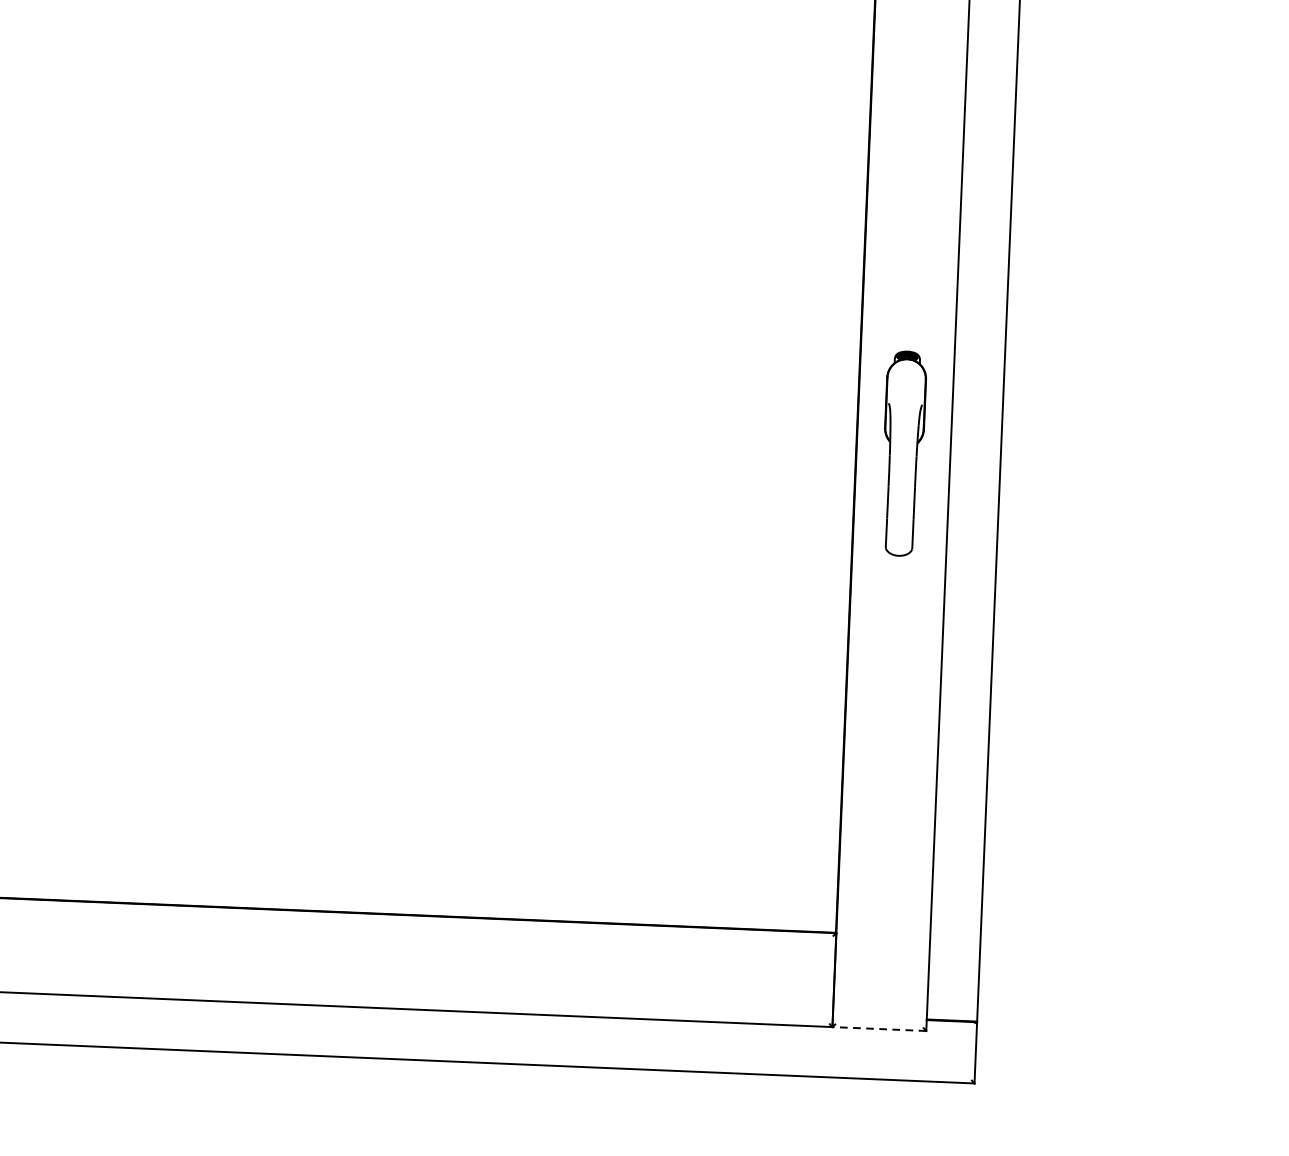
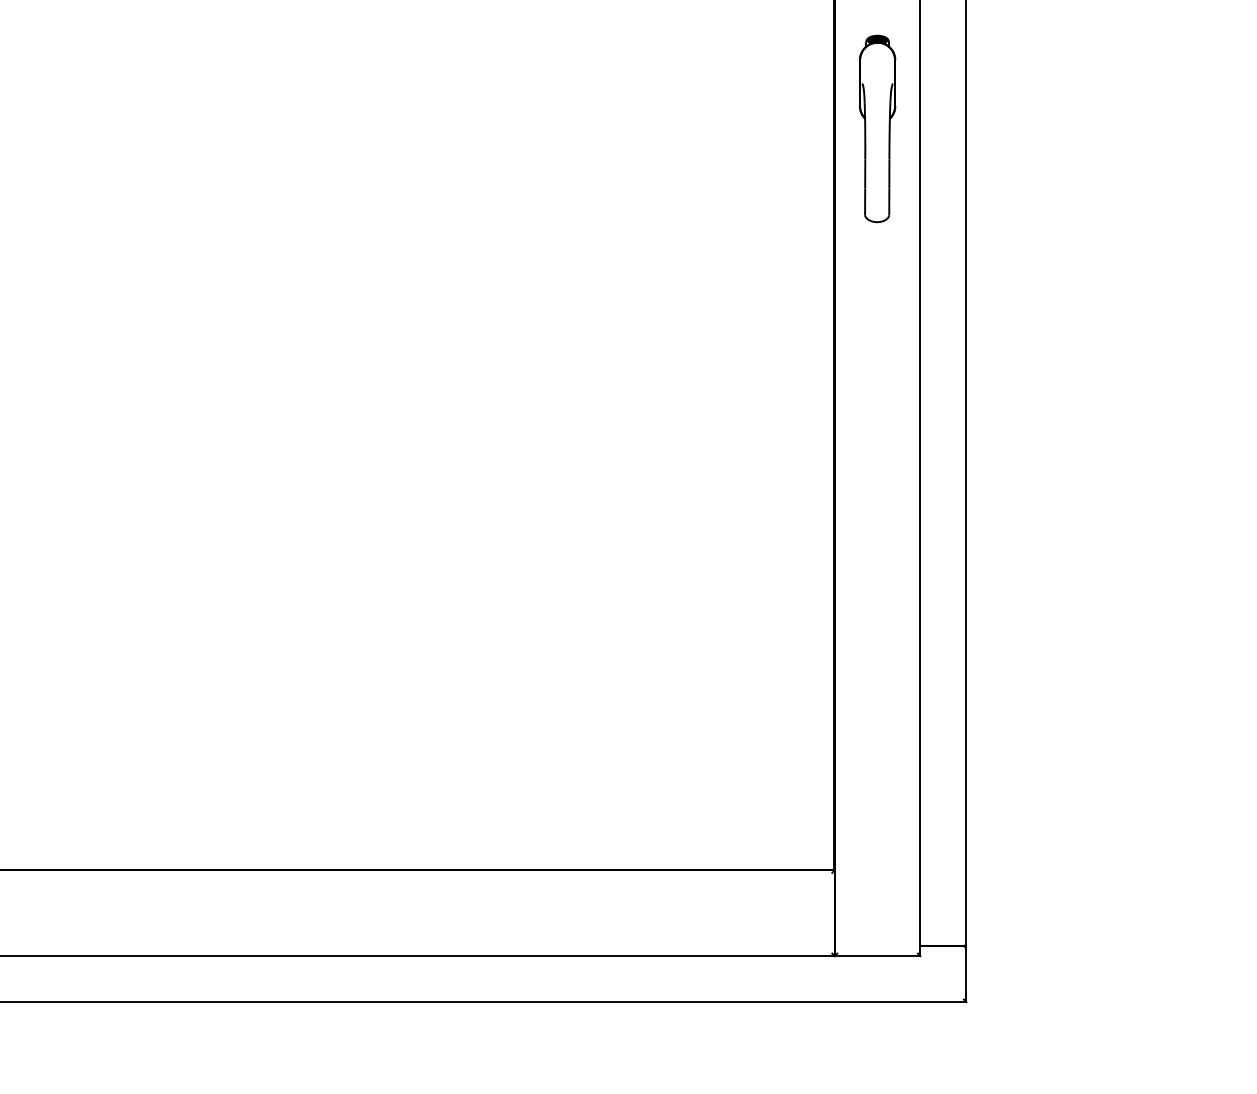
part: (903, 453) -> (877, 128), moved
line: (879, 1029) -> (877, 956), dashed -> solid

